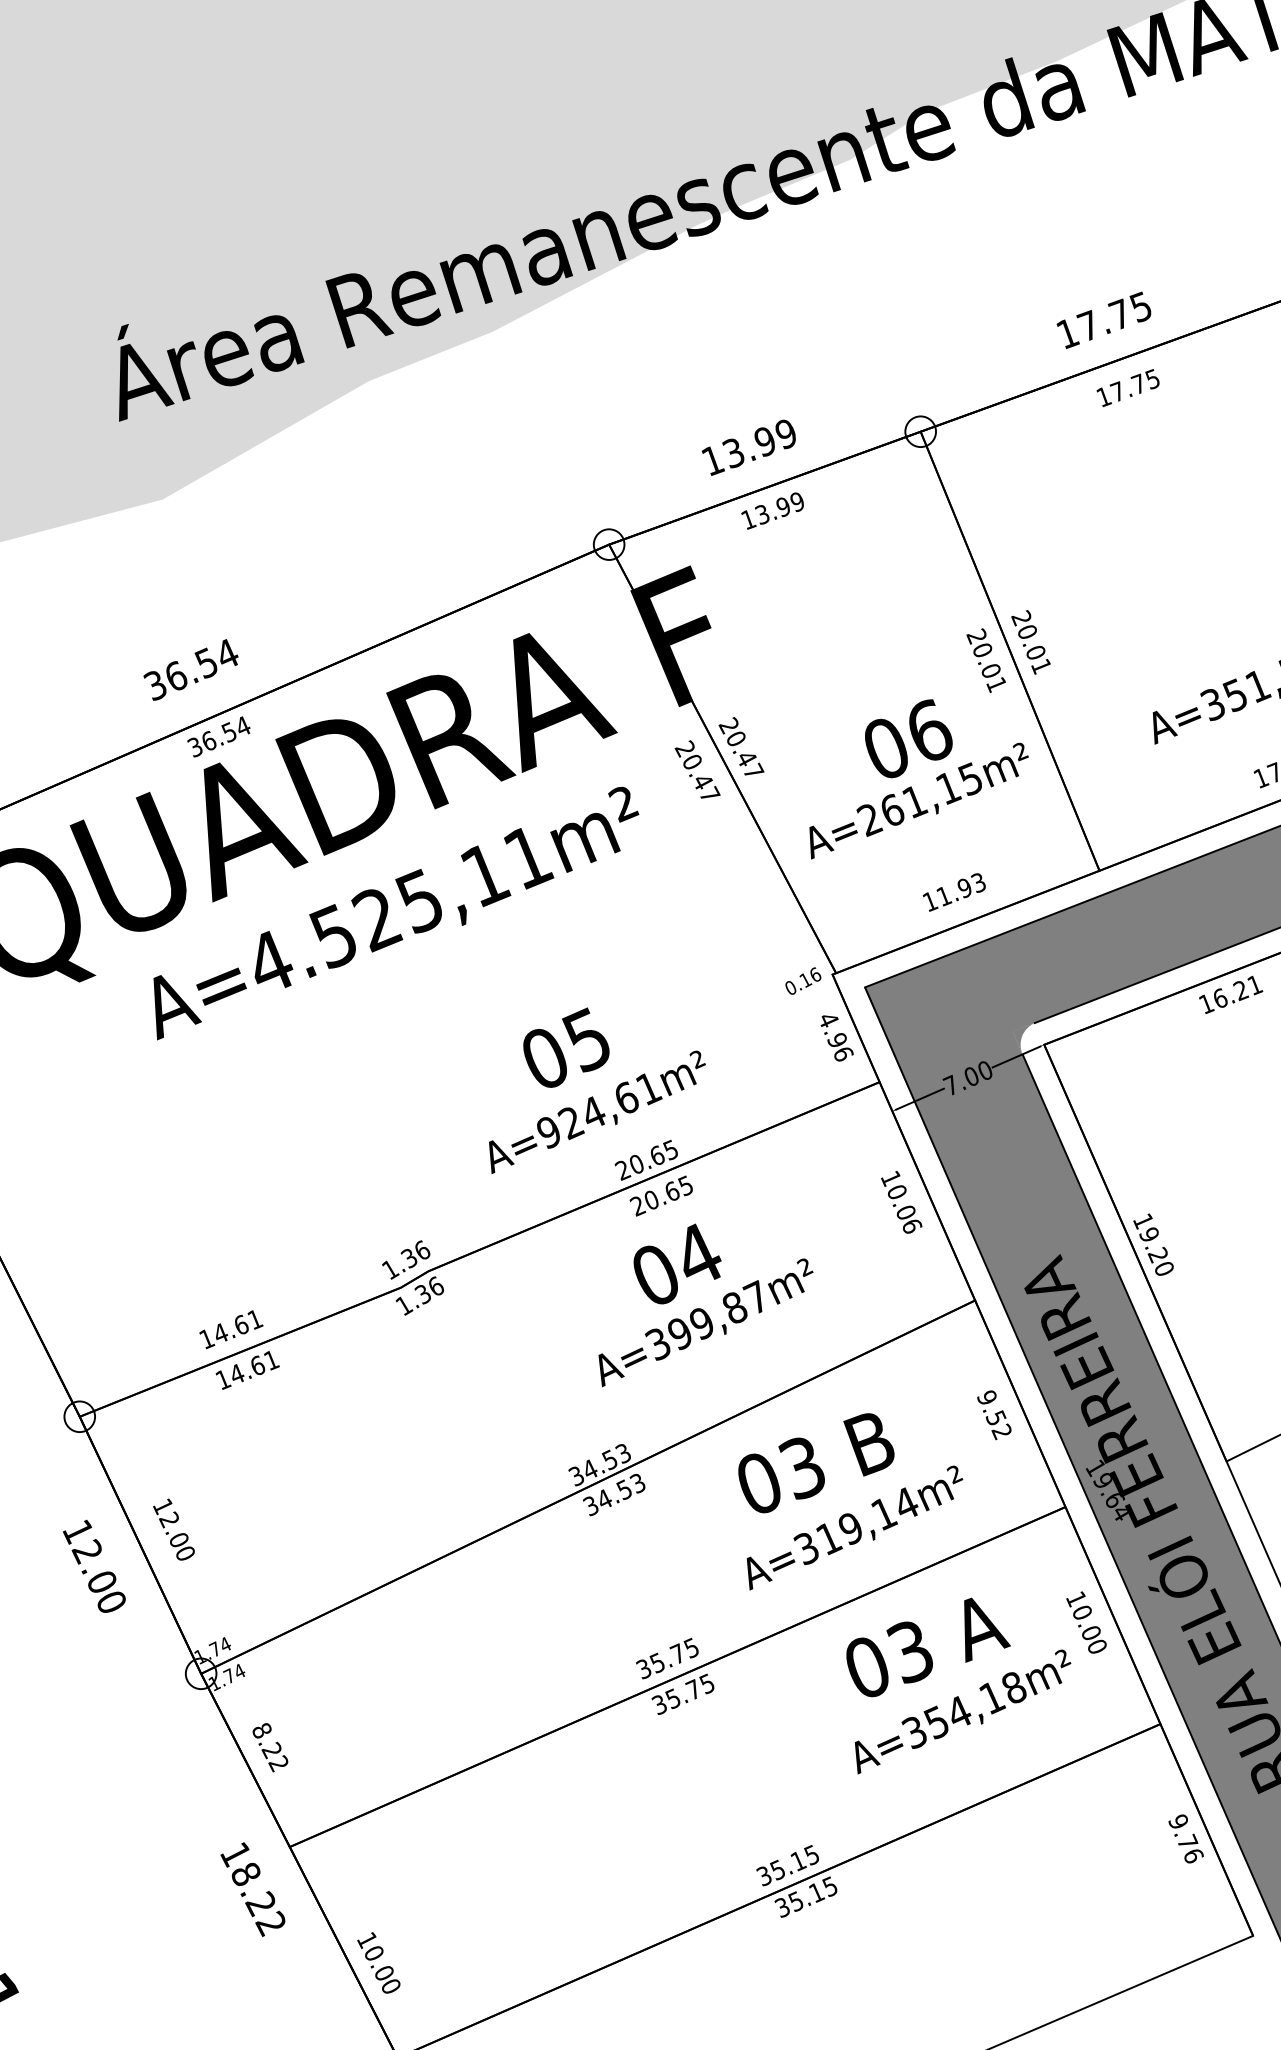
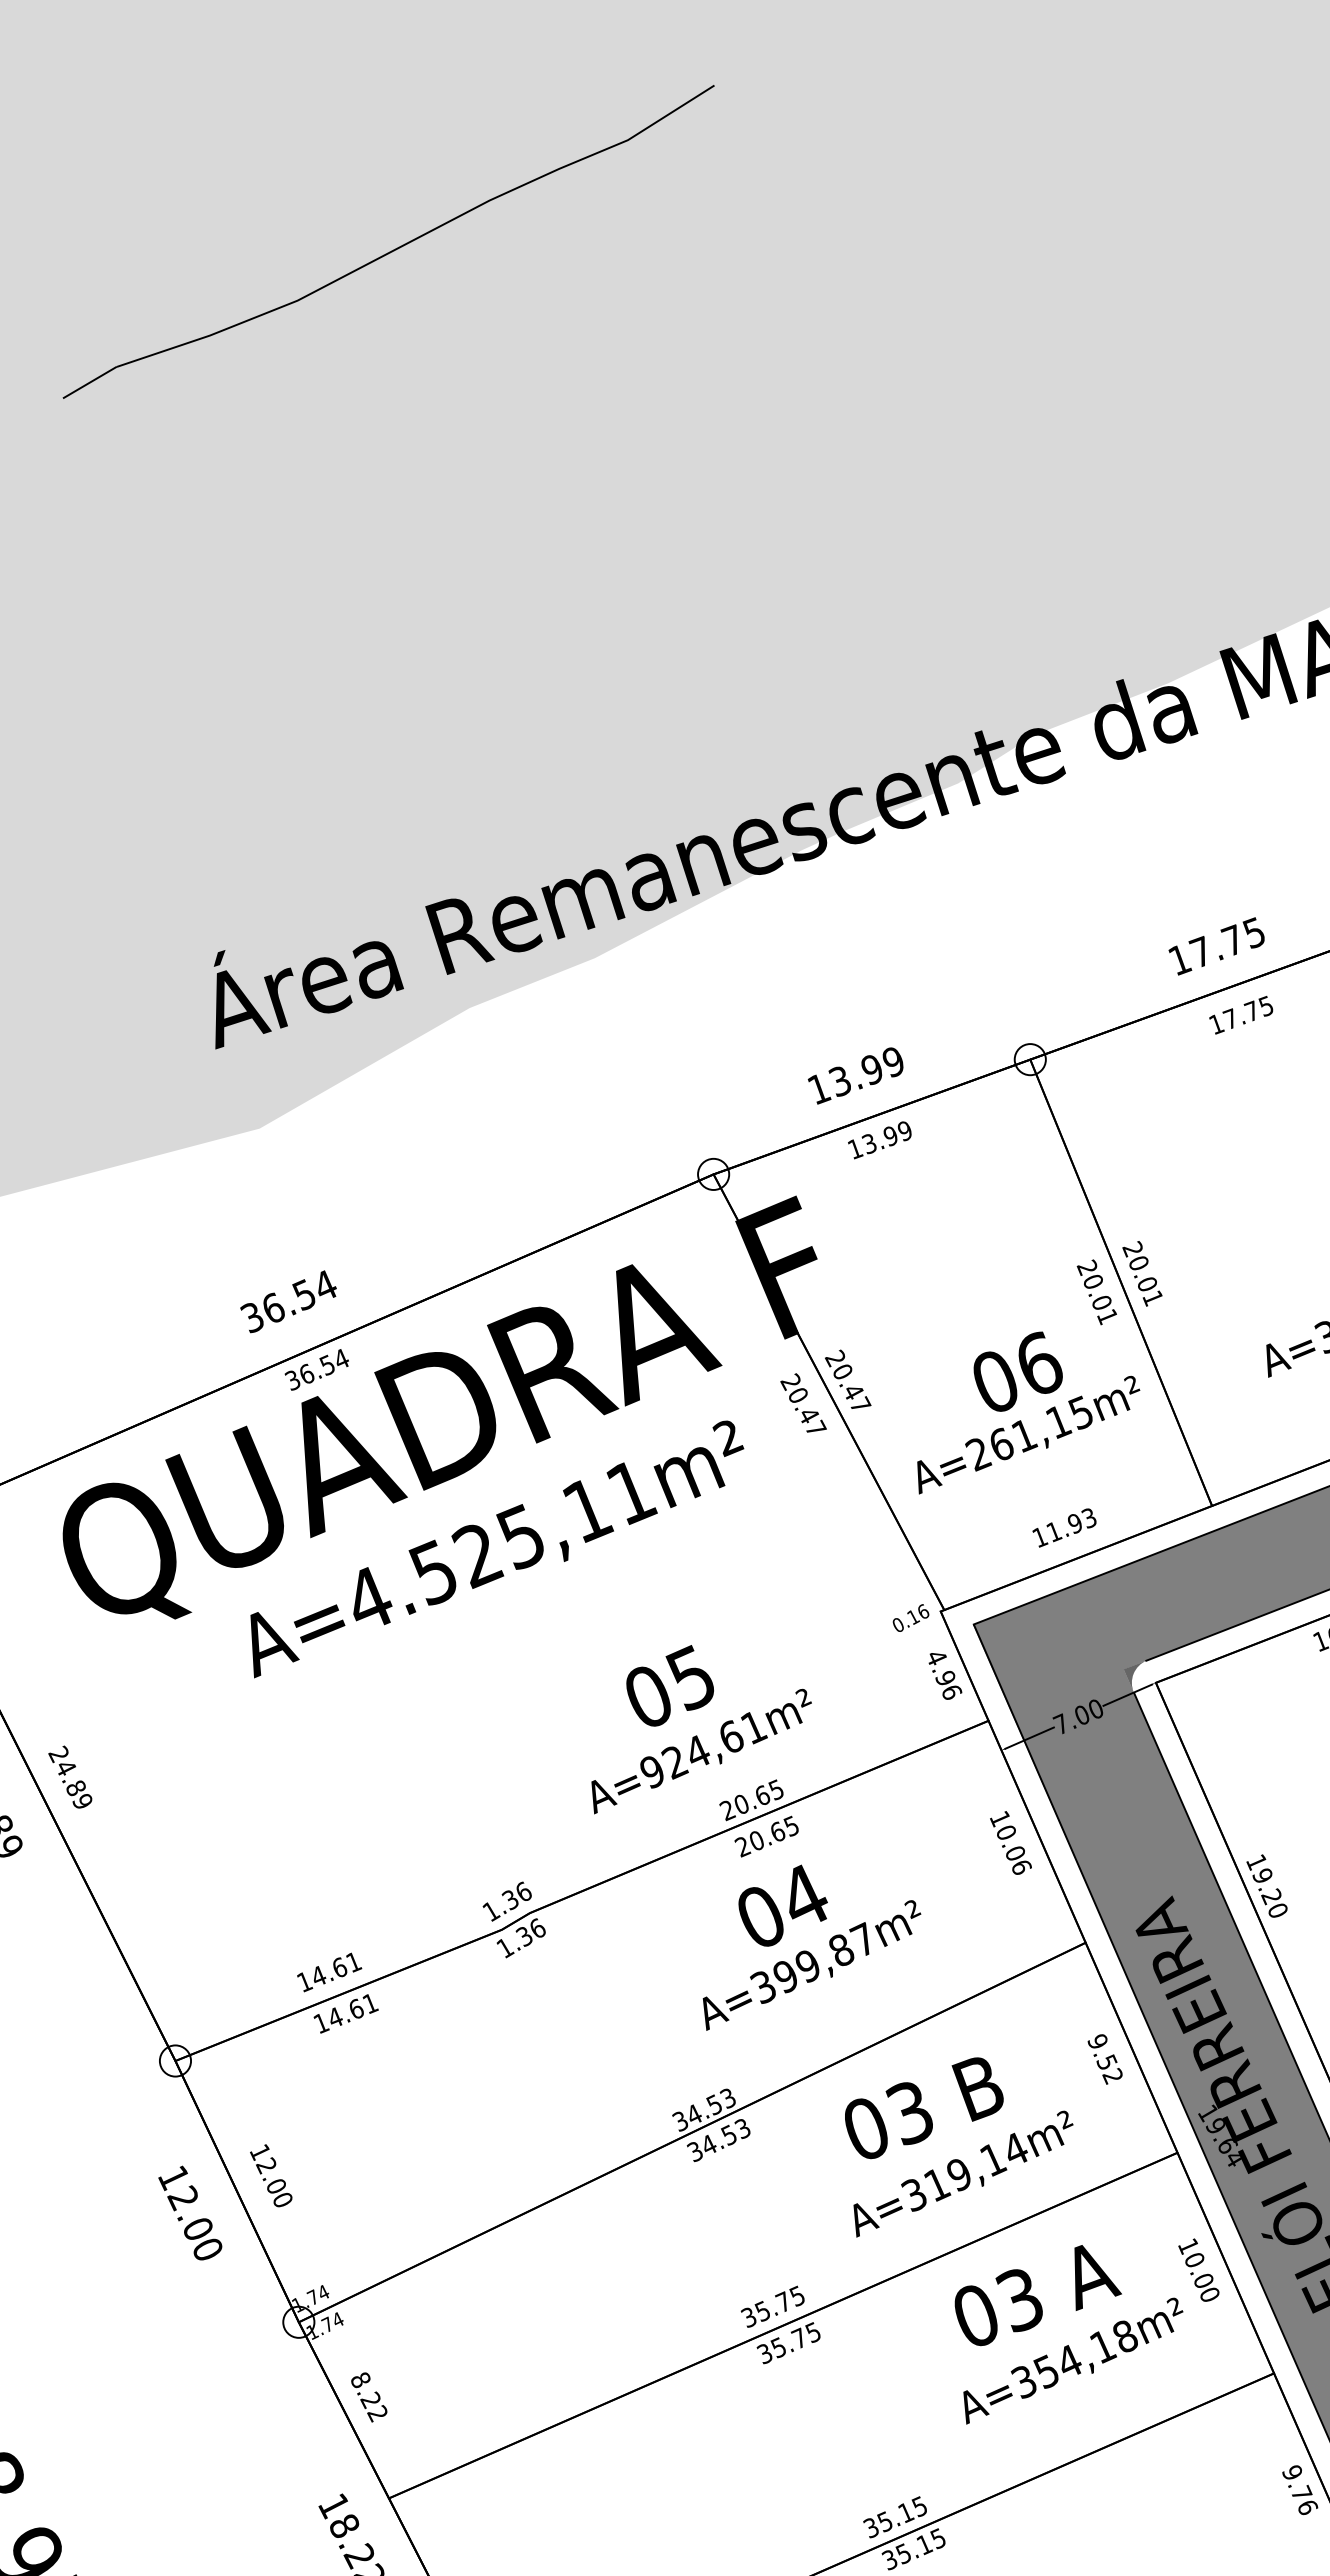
fill: (1023, 1038) -> (1134, 1676), added

